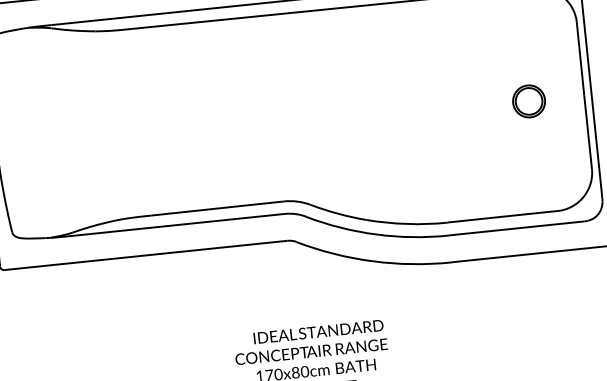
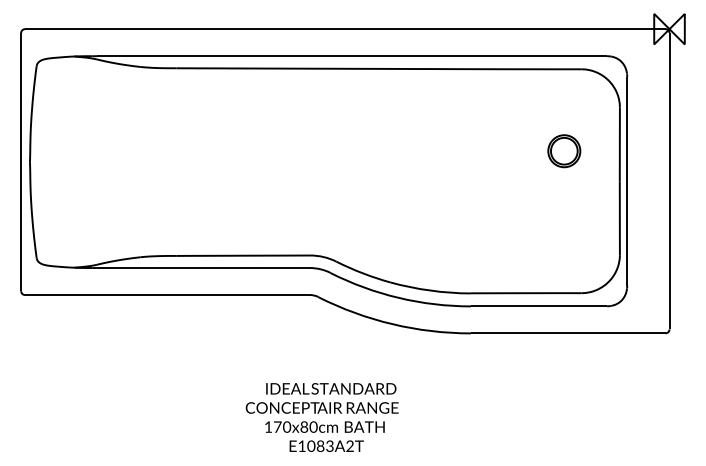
part: (529, 101) -> (564, 151), moved

